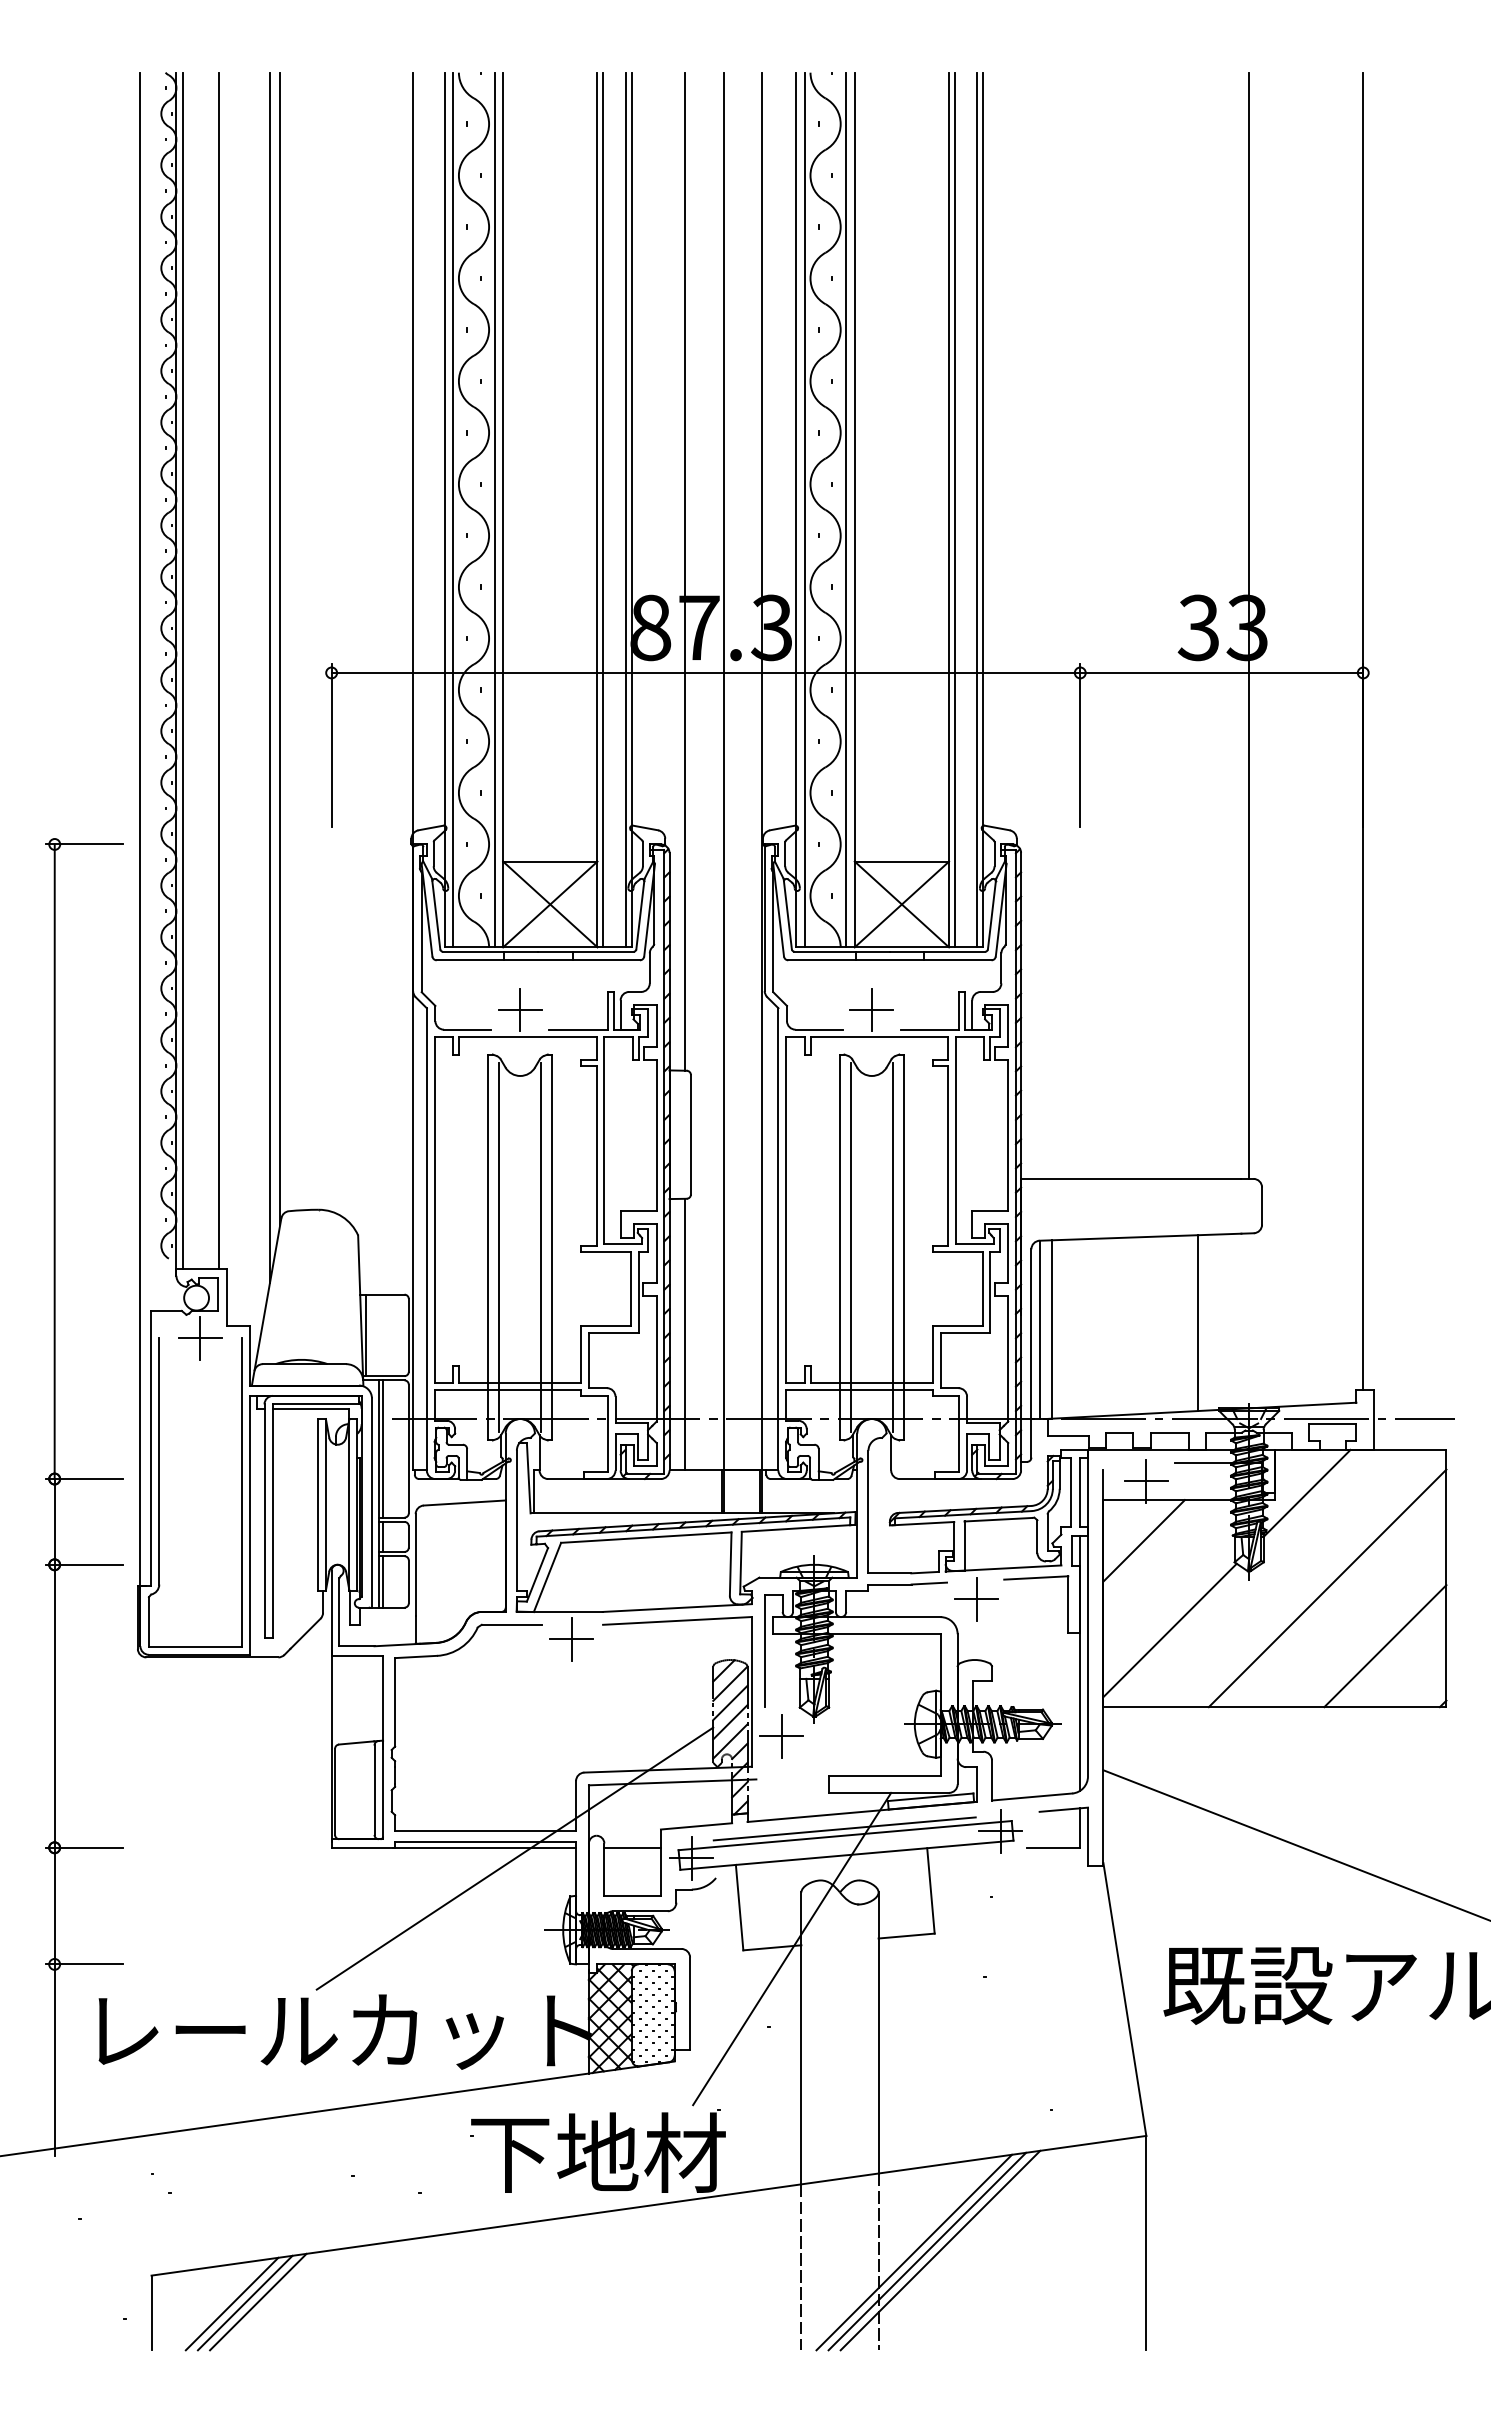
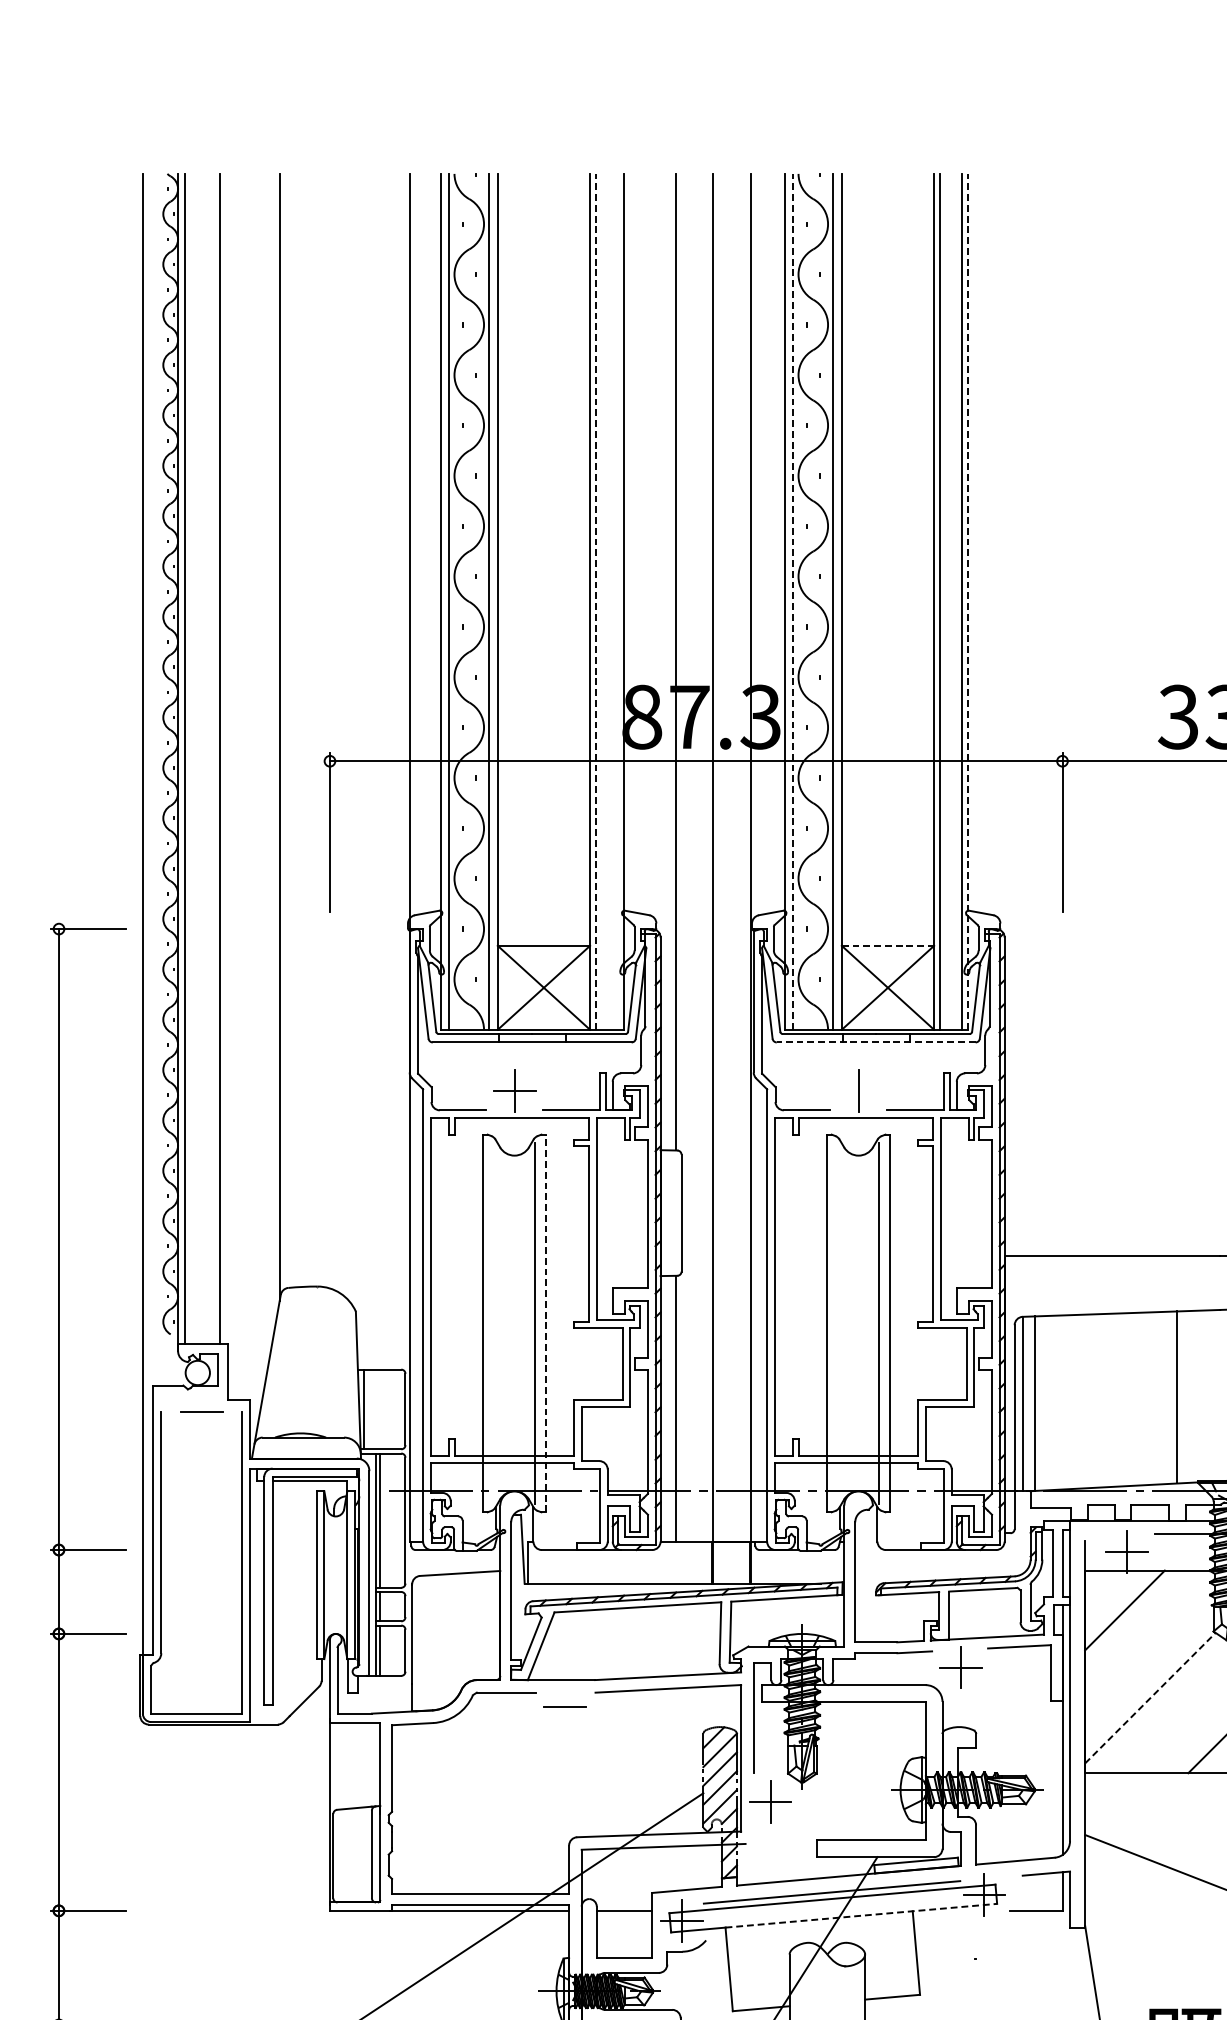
line: (603, 509) -> (595, 601), solid -> dashed
line: (625, 509) -> (617, 601), removed
line: (805, 509) -> (793, 601), solid -> dashed
line: (983, 509) -> (967, 601), solid -> dashed
line: (269, 677) -> (269, 765), removed
line: (902, 861) -> (888, 945), solid -> dashed
line: (889, 960) -> (875, 1042), solid -> dashed
line: (871, 1009) -> (858, 1090), removed
line: (499, 1247) -> (494, 1323), removed
line: (552, 1247) -> (546, 1323), solid -> dashed
line: (850, 1247) -> (837, 1323), removed
line: (200, 1337) -> (201, 1411), removed
line: (1170, 1630) -> (1150, 1698), solid -> dashed
line: (571, 1638) -> (564, 1706), removed
line: (875, 1852) -> (862, 1915), solid -> dashed

